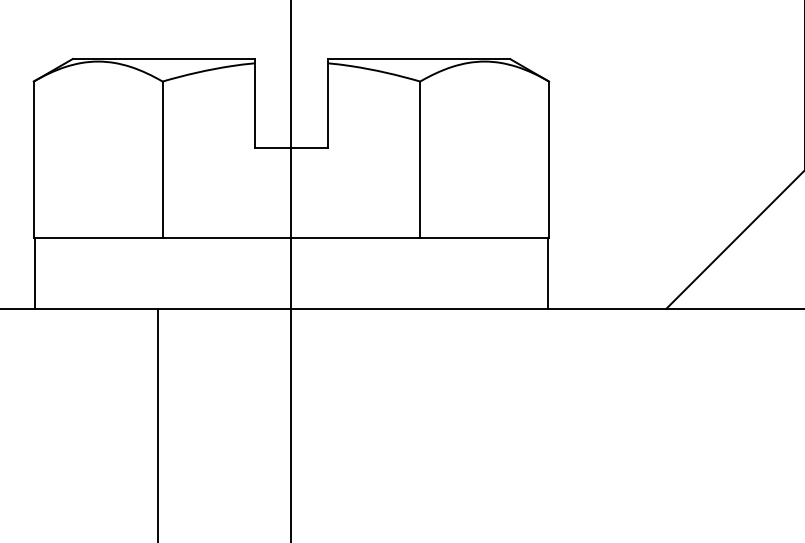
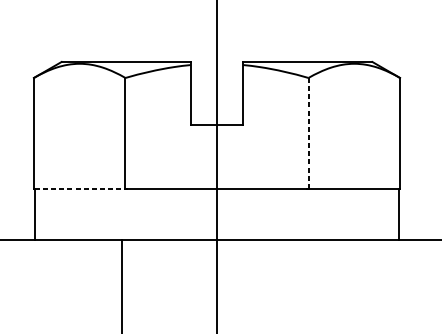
line: (420, 159) -> (308, 133), solid -> dashed
line: (98, 237) -> (79, 188), solid -> dashed

